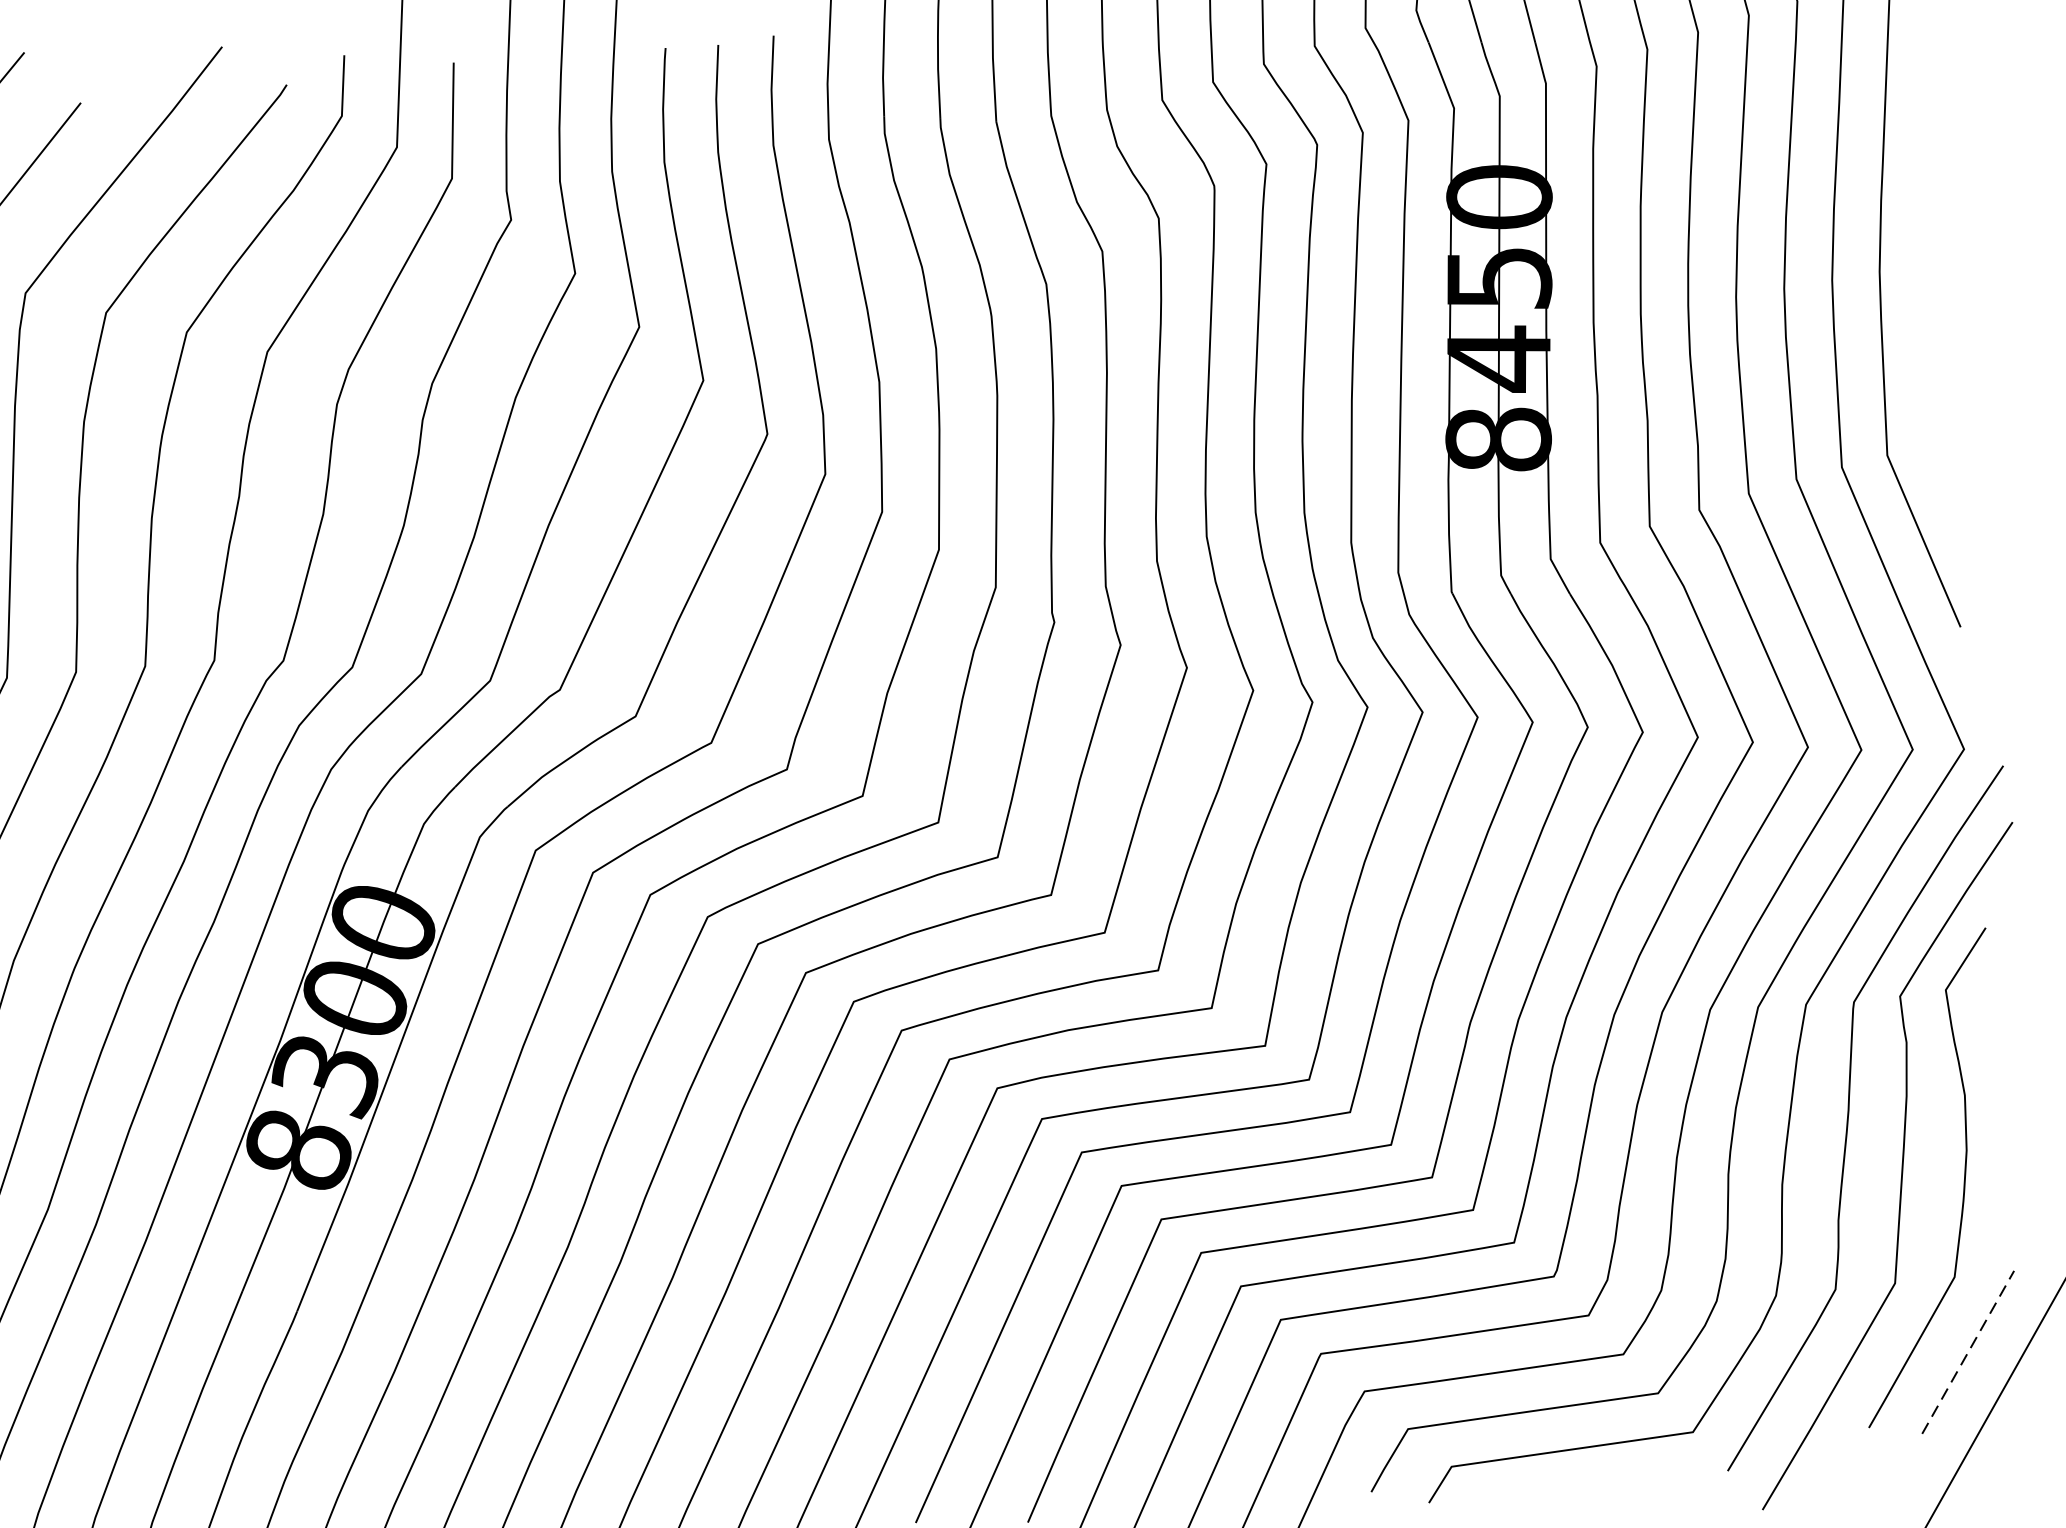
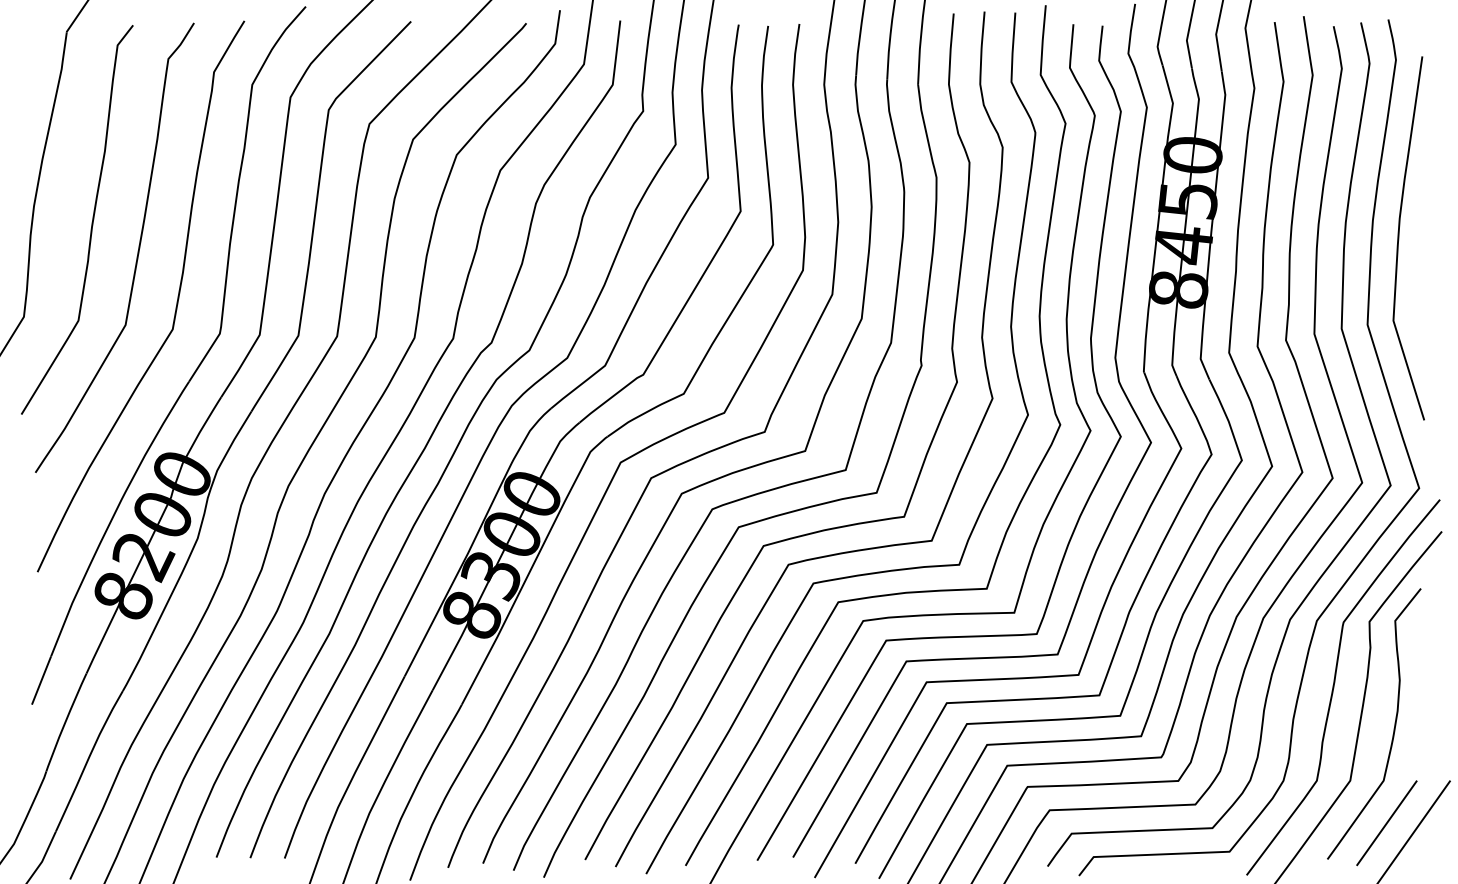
line: (1969, 1350) -> (1387, 822), dashed -> solid

